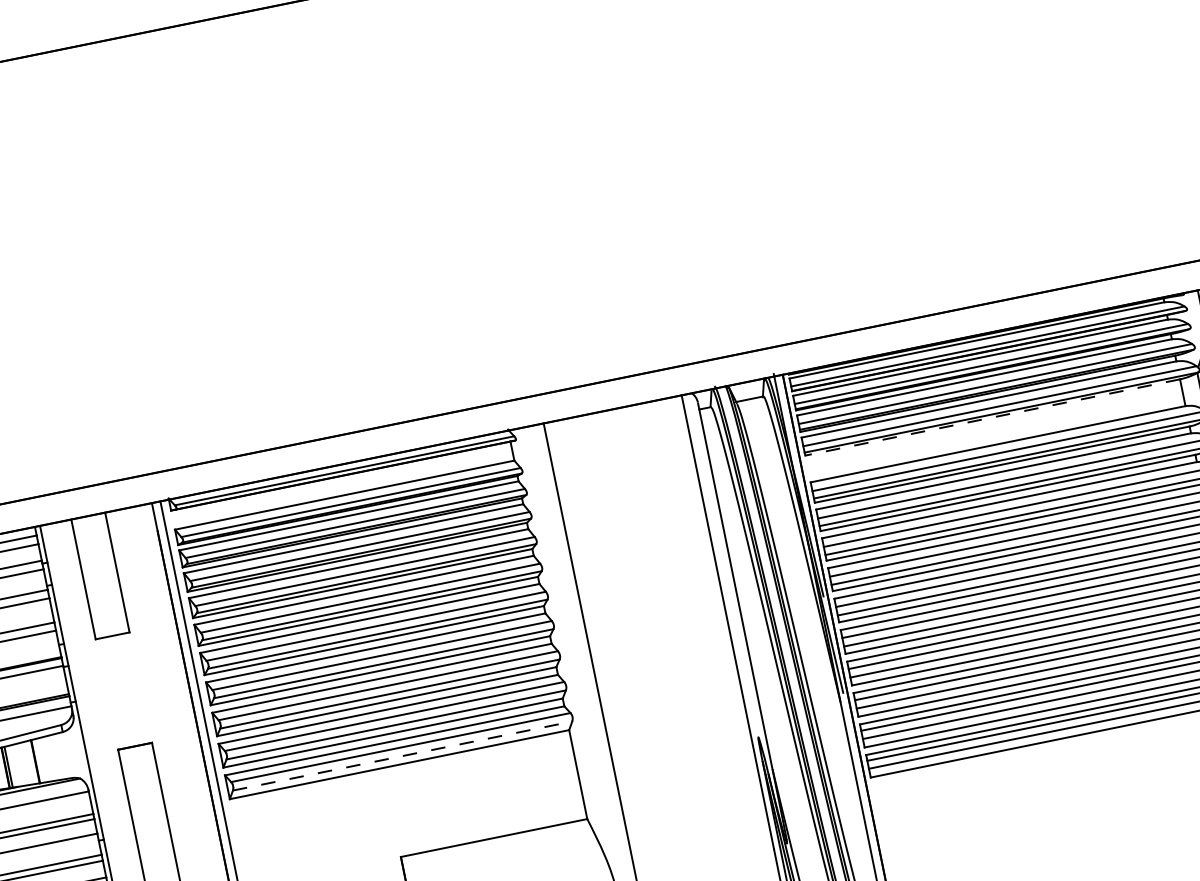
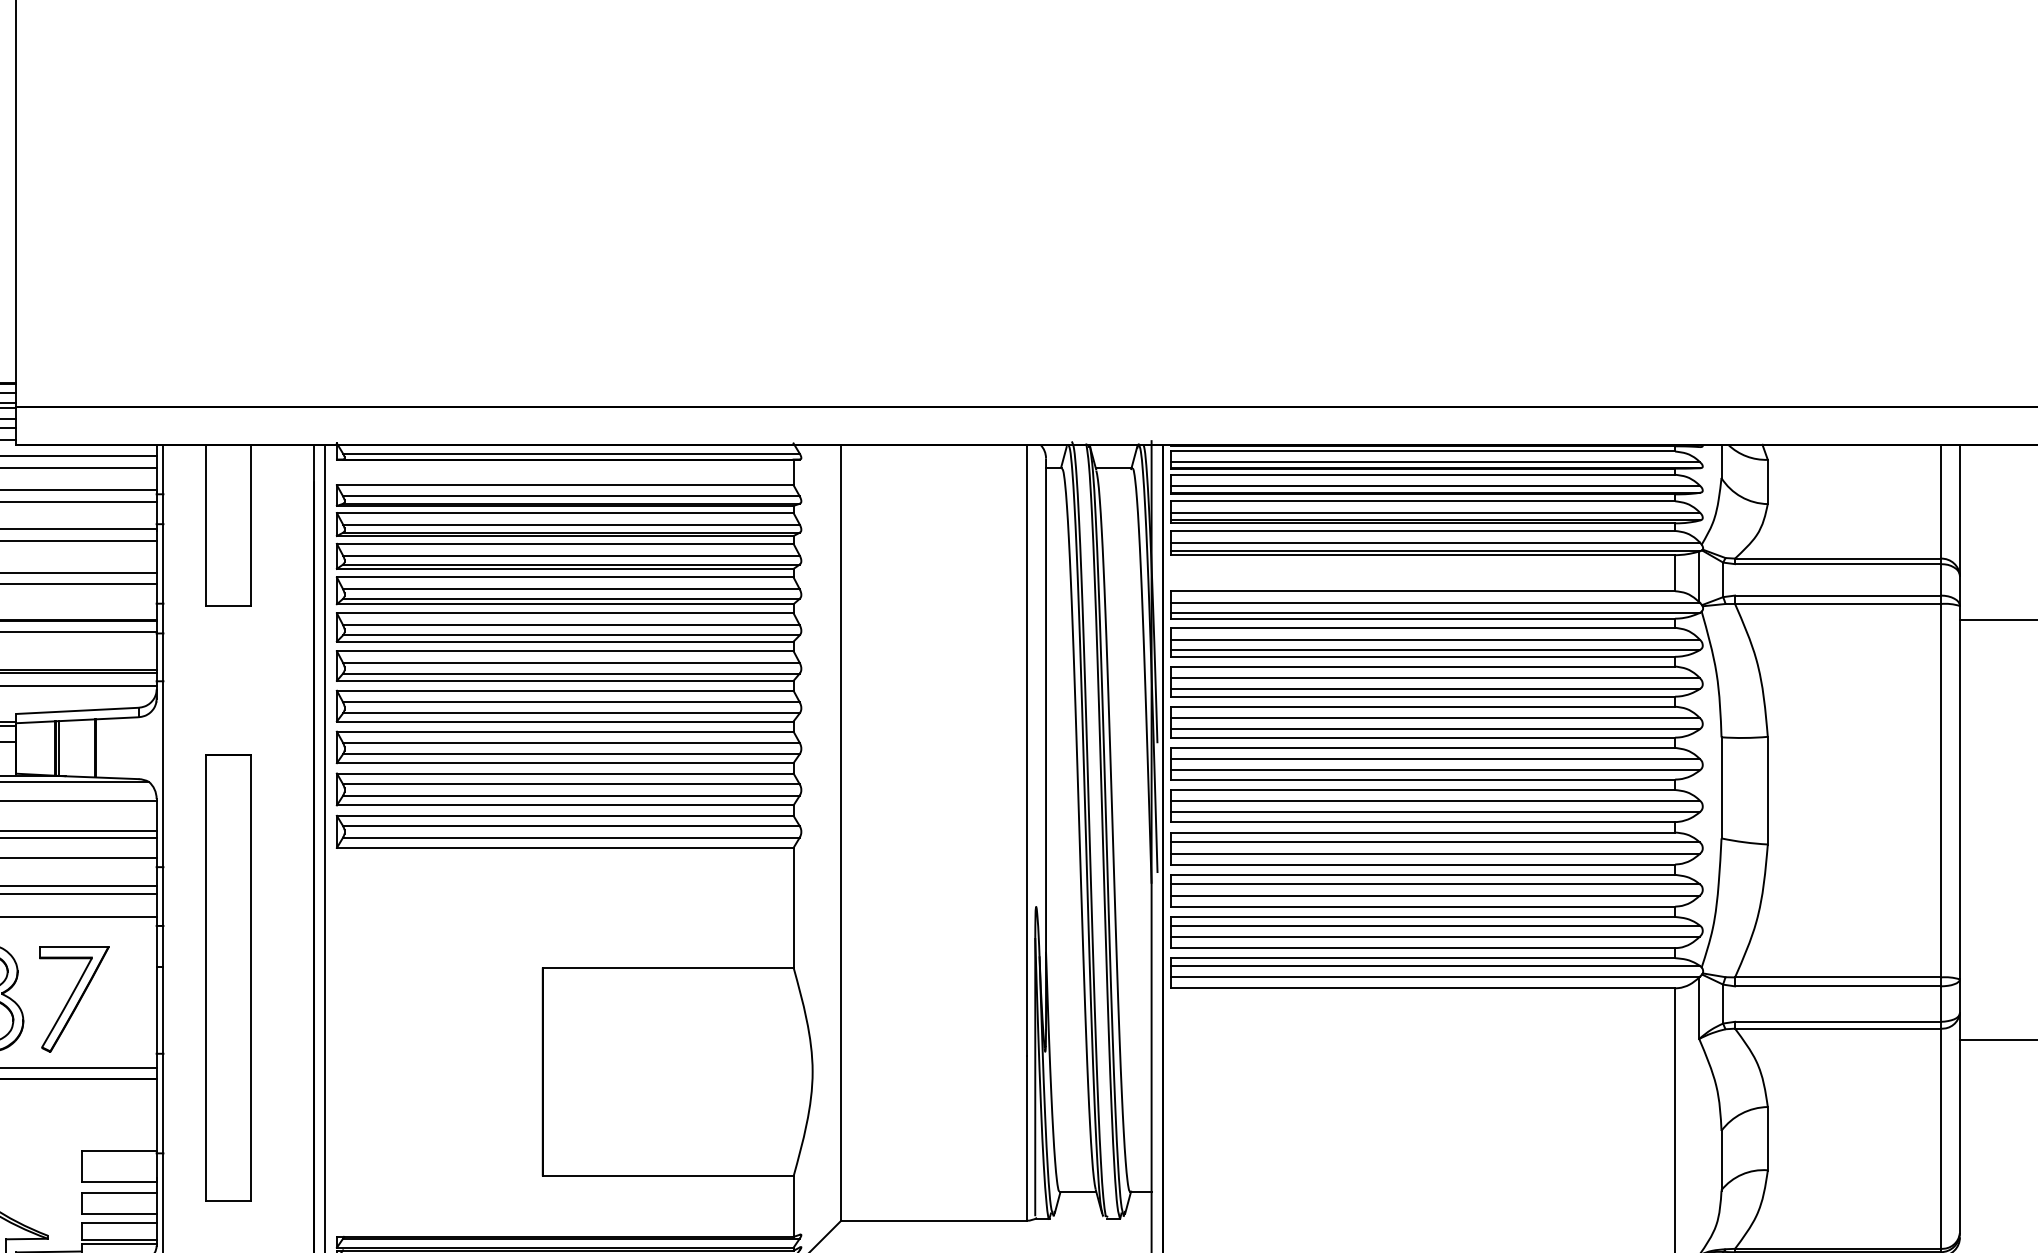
line: (992, 417) -> (1422, 555), dashed -> solid
line: (402, 755) -> (571, 837), dashed -> solid

